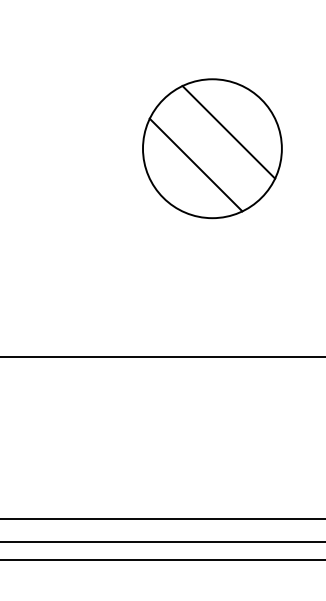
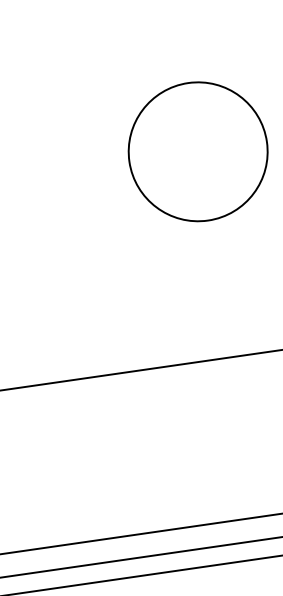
line: (228, 132) -> (211, 133), removed
line: (195, 164) -> (183, 169), removed

